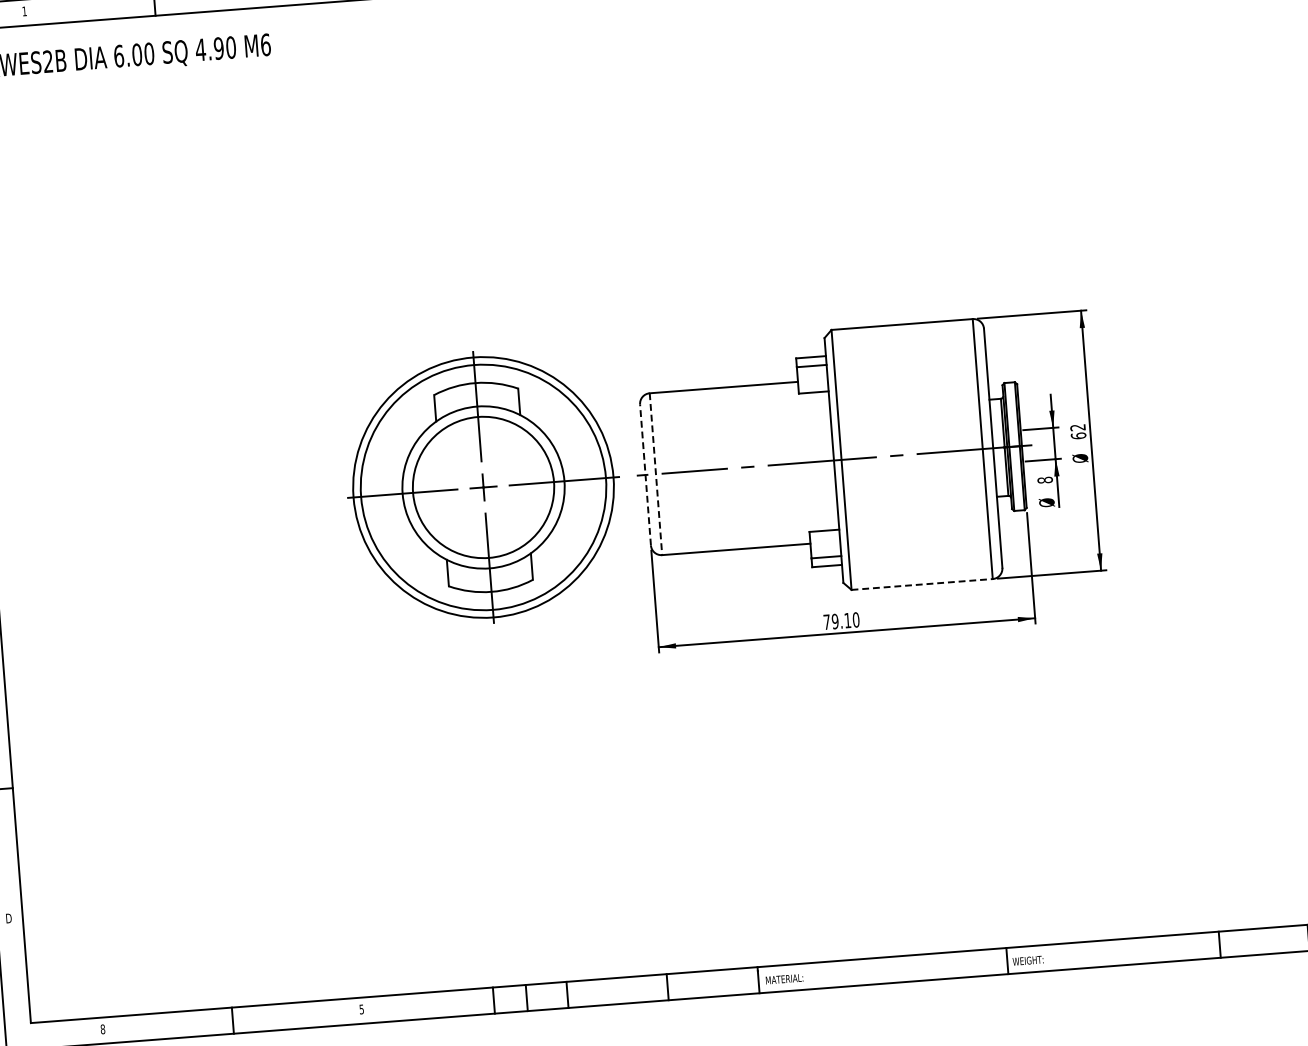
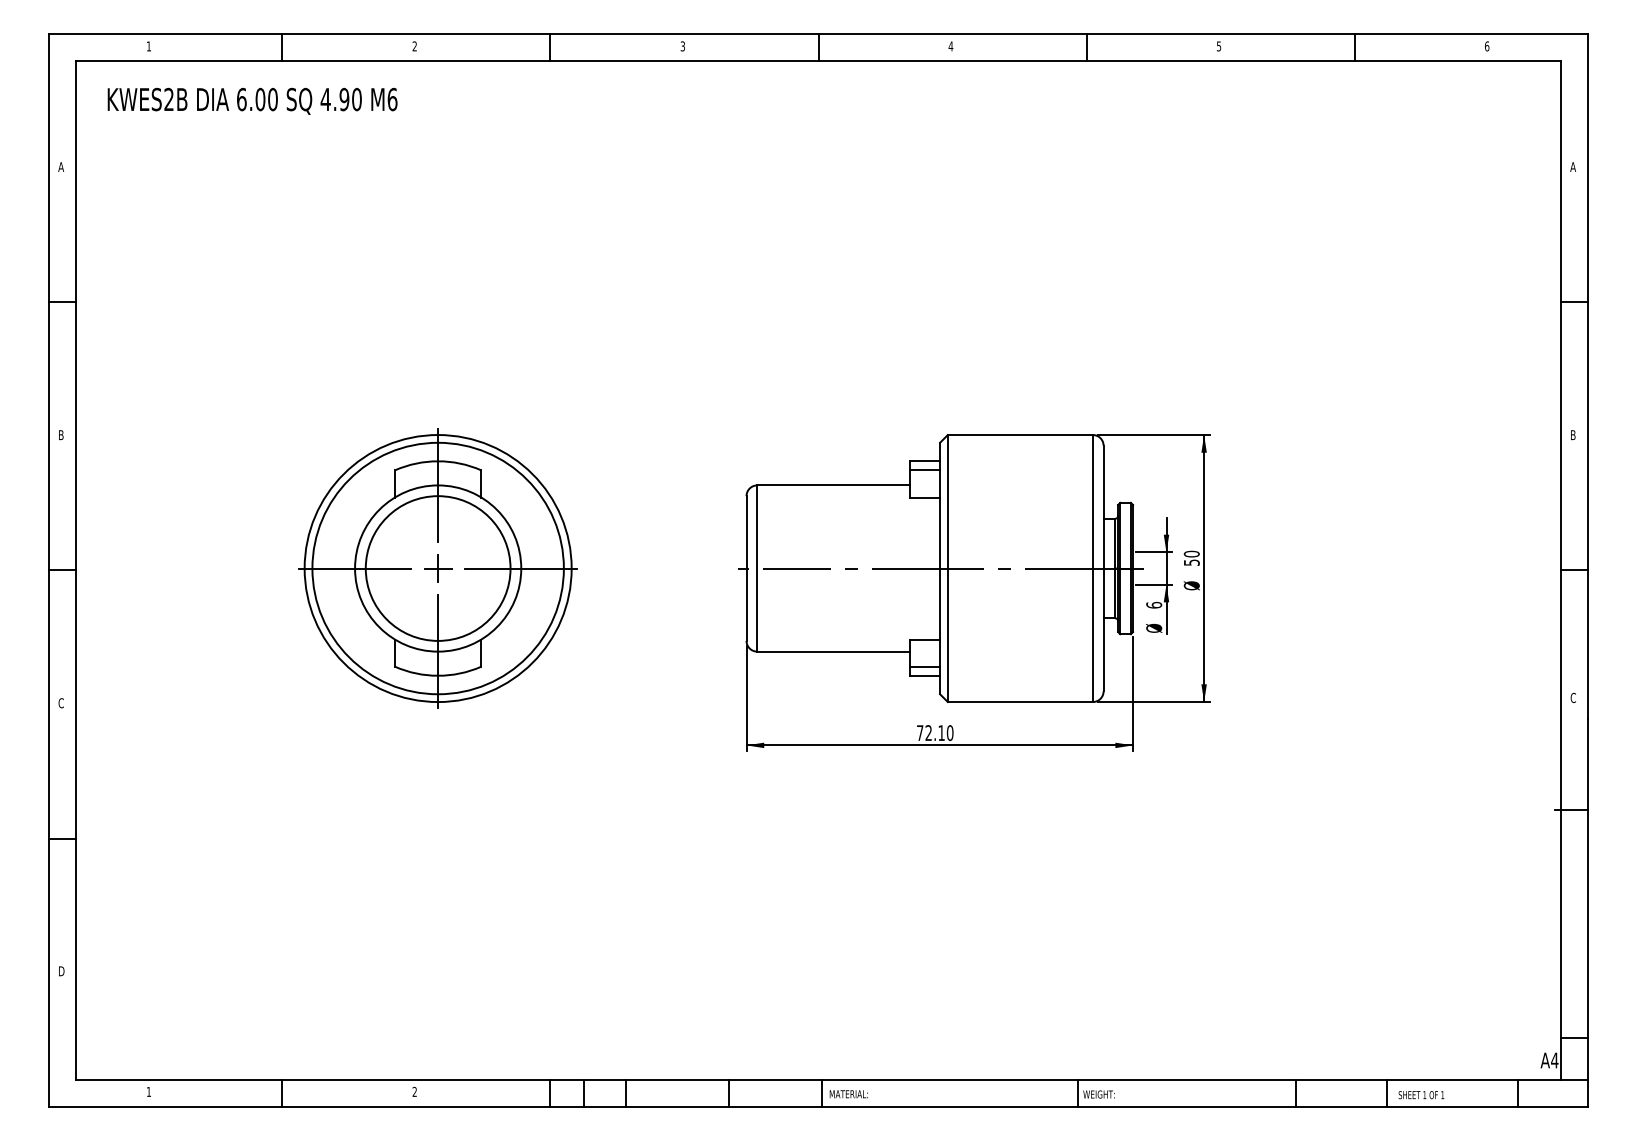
text: (1077, 430) -> (1191, 557), 62 -> 50
line: (645, 474) -> (746, 568), dashed -> solid
line: (656, 475) -> (757, 569), dashed -> solid
text: (1044, 479) -> (1153, 604), 8 -> 6
part: (482, 487) -> (437, 568), moved
line: (922, 584) -> (1020, 702), dashed -> solid
text: (835, 621) -> (928, 733), 79.10 -> 72.10
text: (361, 1009) -> (414, 1091), 5 -> 2
text: (102, 1028) -> (148, 1091), 8 -> 1

